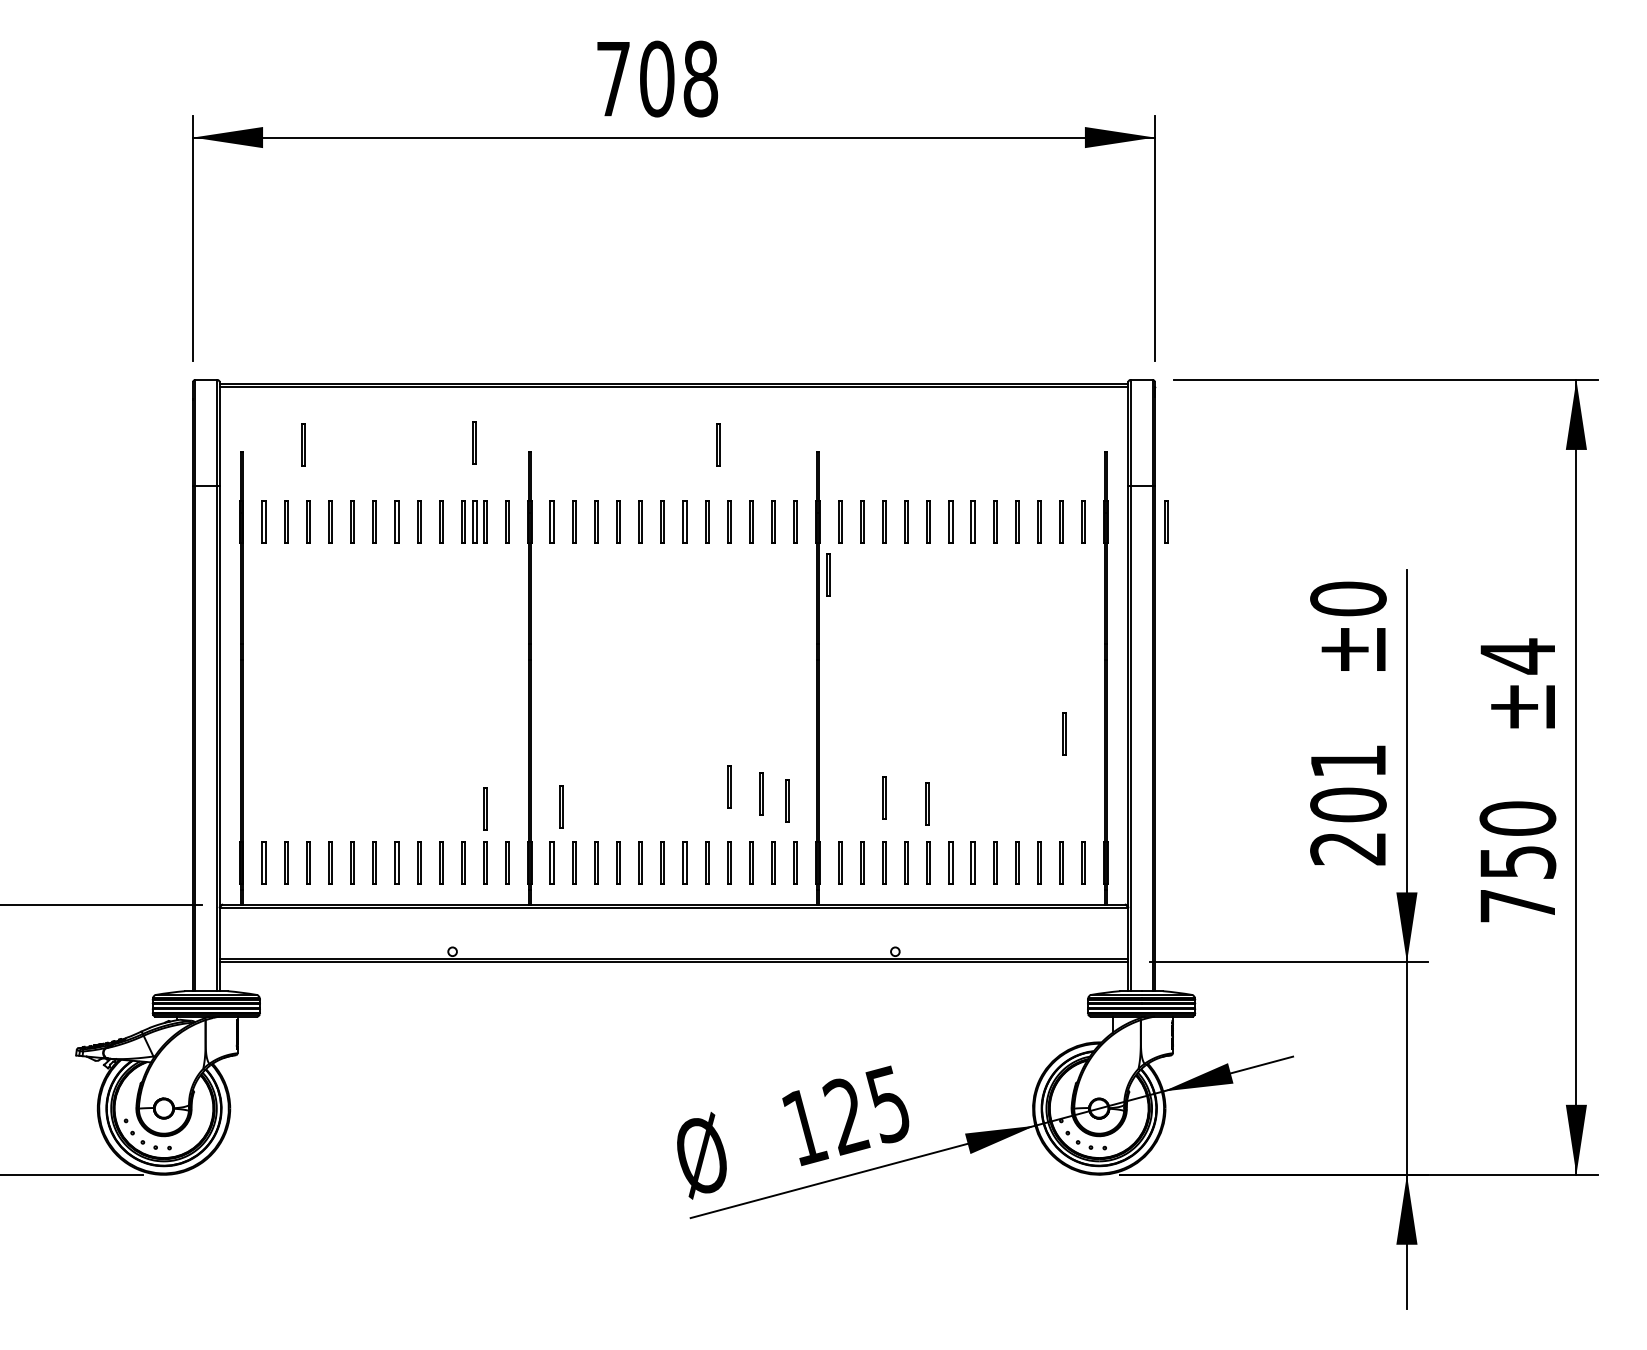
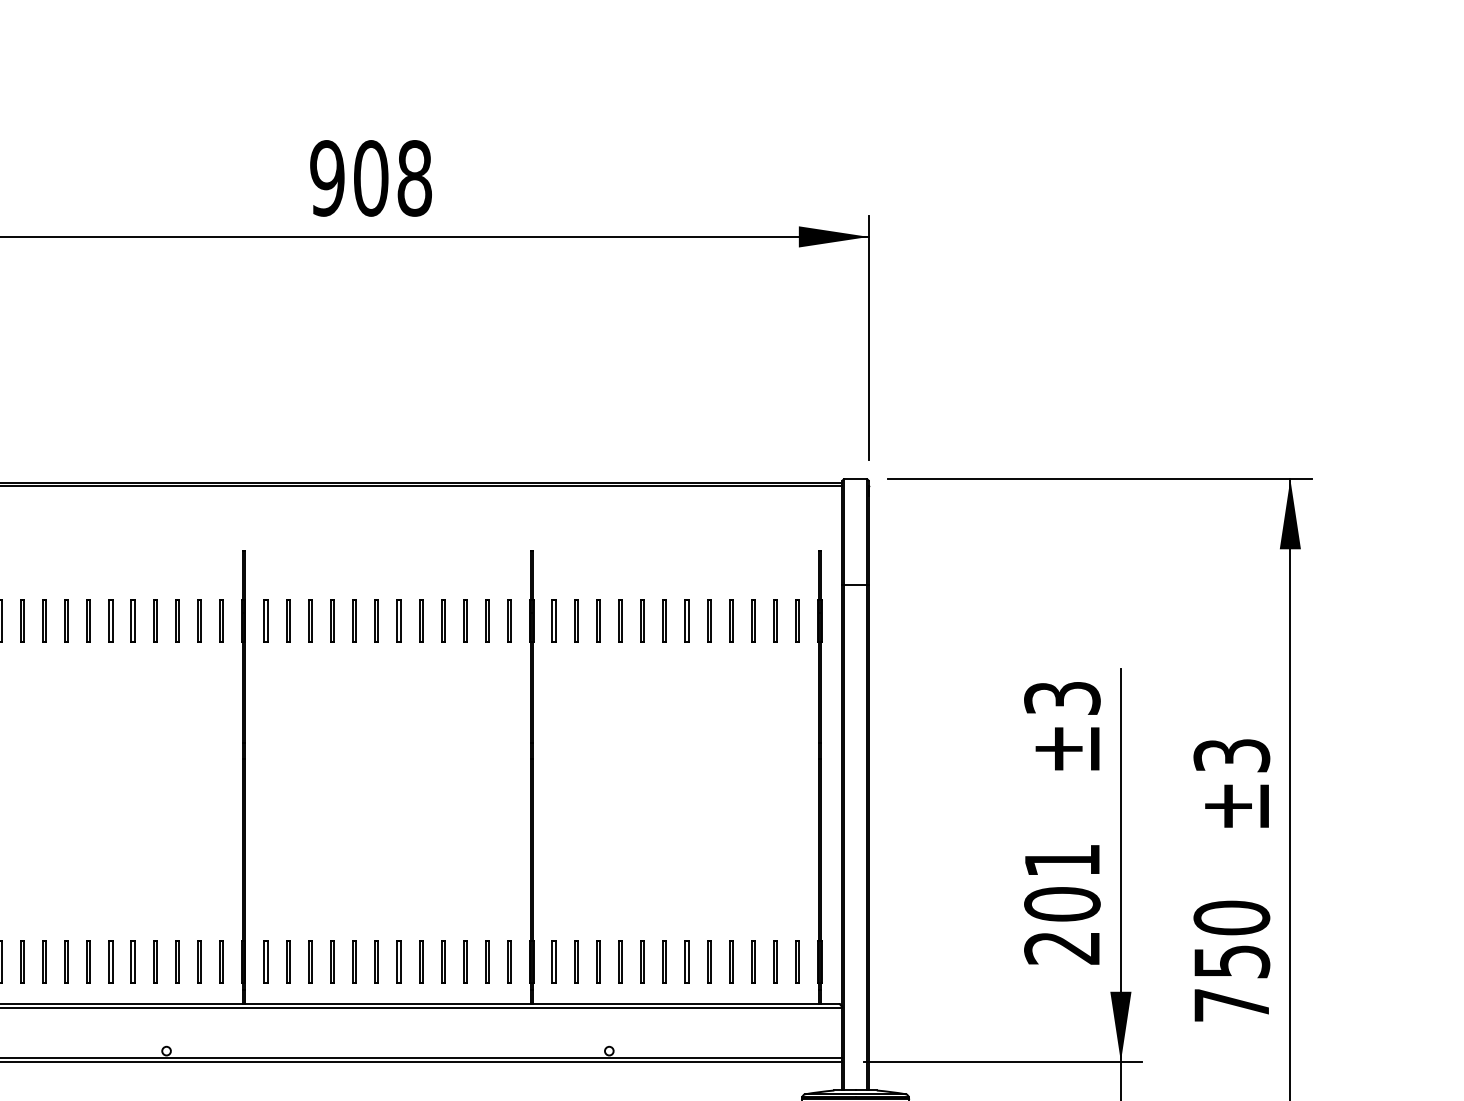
text: (613, 78) -> (327, 177), 708 -> 908
line: (473, 442) -> (187, 541), removed
line: (302, 444) -> (16, 543), removed
line: (717, 444) -> (431, 543), removed
part: (474, 521) -> (188, 620), removed
line: (1165, 521) -> (879, 620), removed
line: (827, 574) -> (541, 673), removed
text: (1348, 598) -> (1062, 697), ±0 -> ±3
text: (1517, 656) -> (1231, 755), ±4 -> ±3
line: (1063, 733) -> (777, 832), removed
line: (728, 786) -> (442, 885), removed
line: (760, 793) -> (474, 892), removed
line: (883, 797) -> (597, 896), removed
line: (786, 800) -> (500, 899), removed
line: (926, 803) -> (640, 902), removed
line: (560, 806) -> (274, 905), removed
line: (484, 808) -> (198, 907), removed

